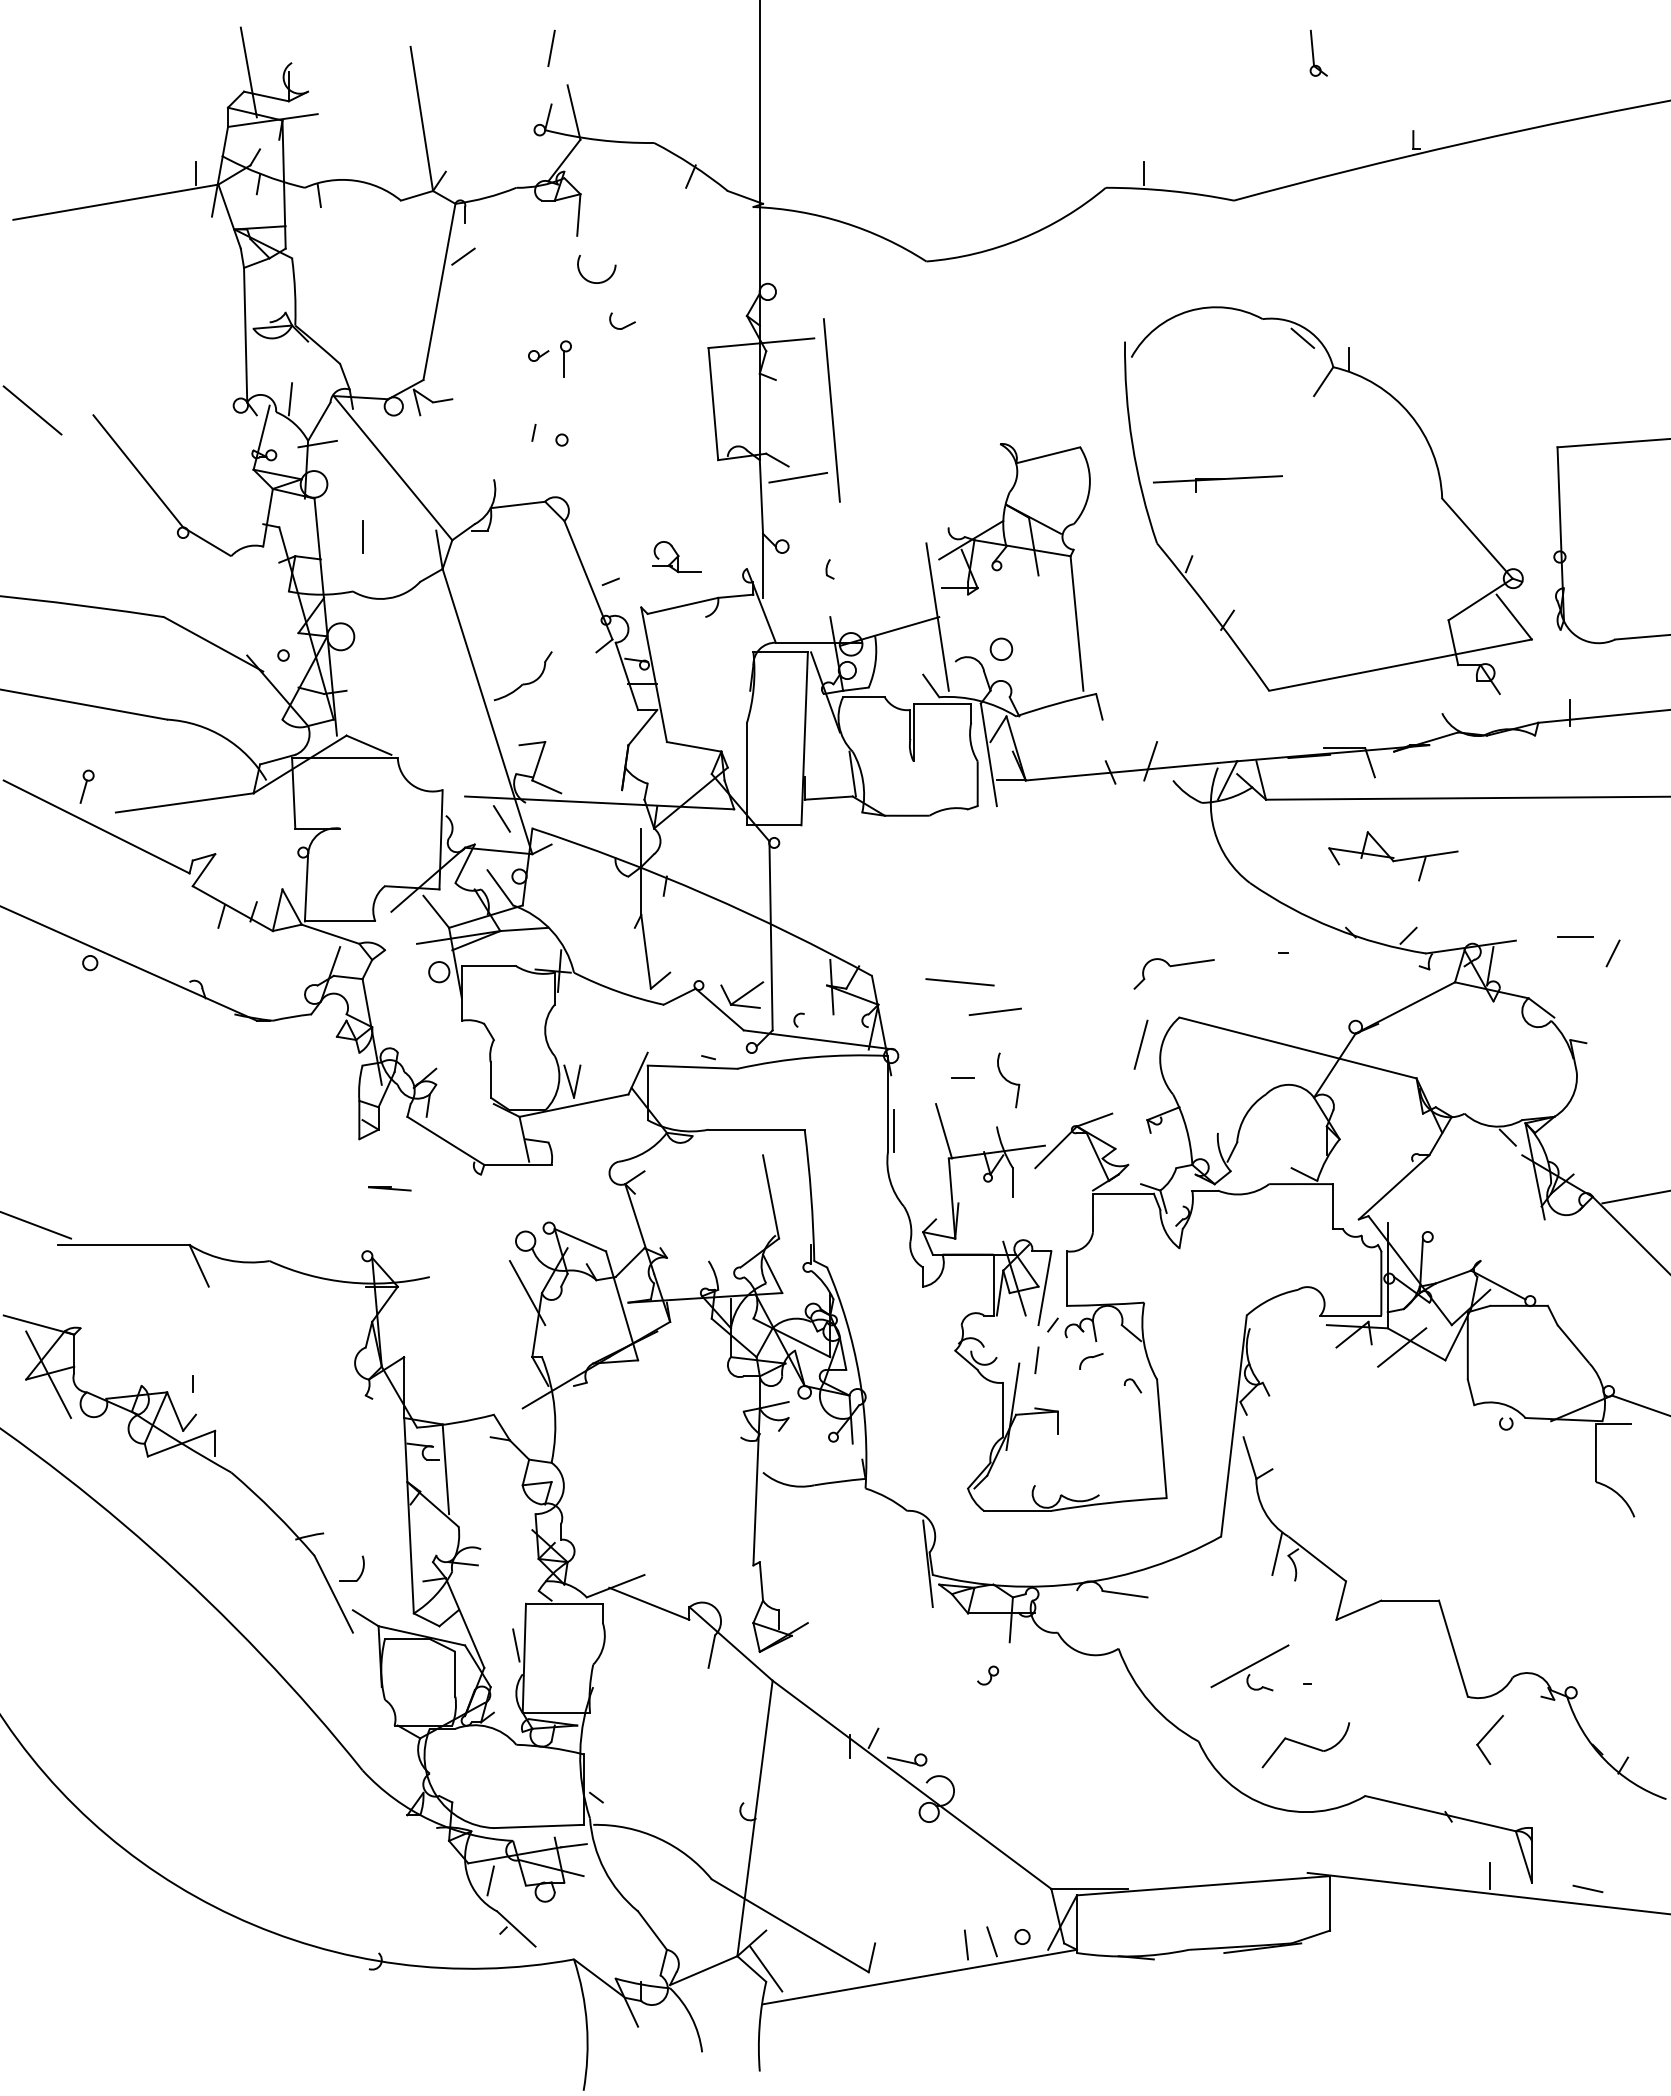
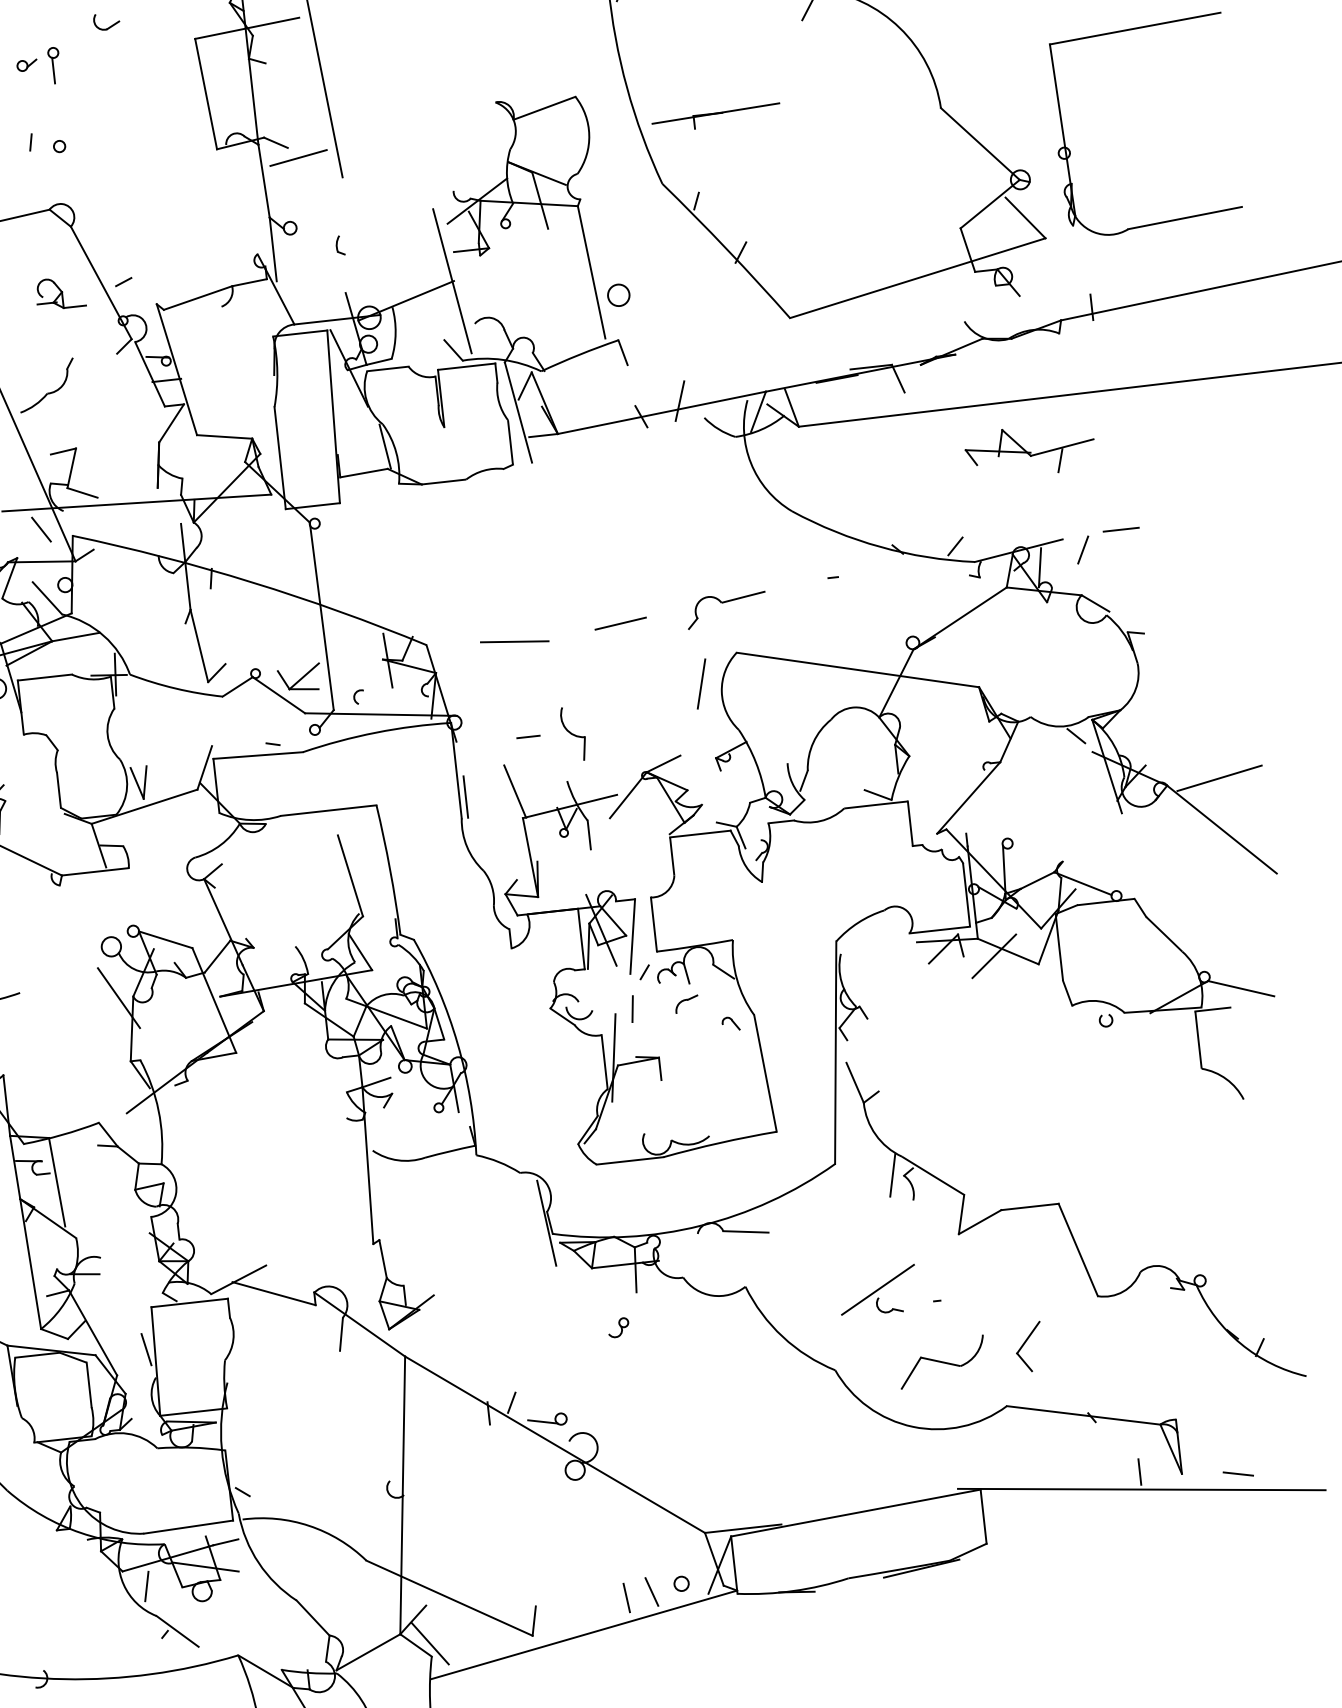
part: (676, 557) -> (60, 293), moved
circle: (1001, 648) -> (618, 294), moved
part: (1393, 856) -> (1030, 451), moved
line: (1612, 953) -> (1082, 550), moved
line: (994, 1011) -> (619, 623), moved
part: (1489, 1739) -> (1028, 1346), moved

